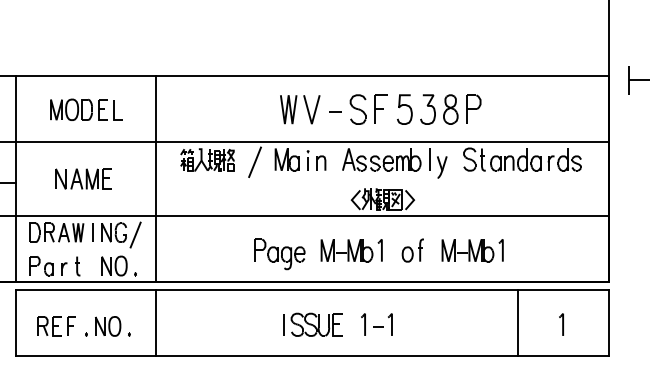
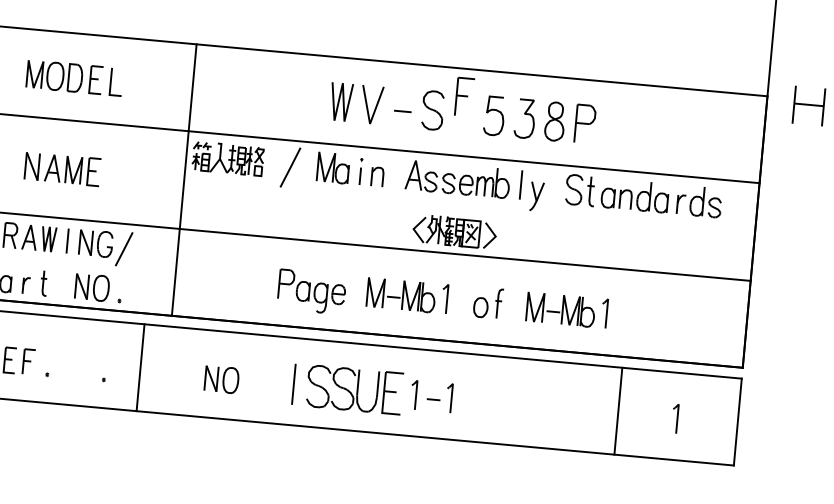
part: (380, 108) -> (463, 95), moved
line: (156, 178) -> (184, 179), moved
part: (312, 324) -> (346, 388), size x1.4
part: (108, 326) -> (222, 379), moved

